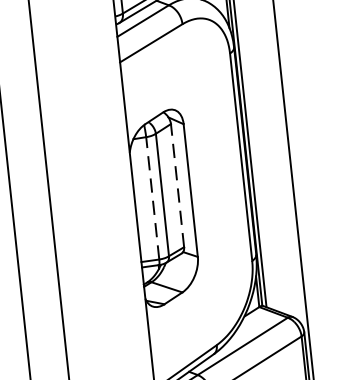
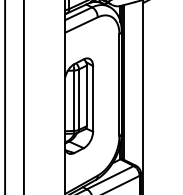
line: (176, 185) -> (86, 95), dashed -> solid
line: (153, 197) -> (74, 100), dashed -> solid

